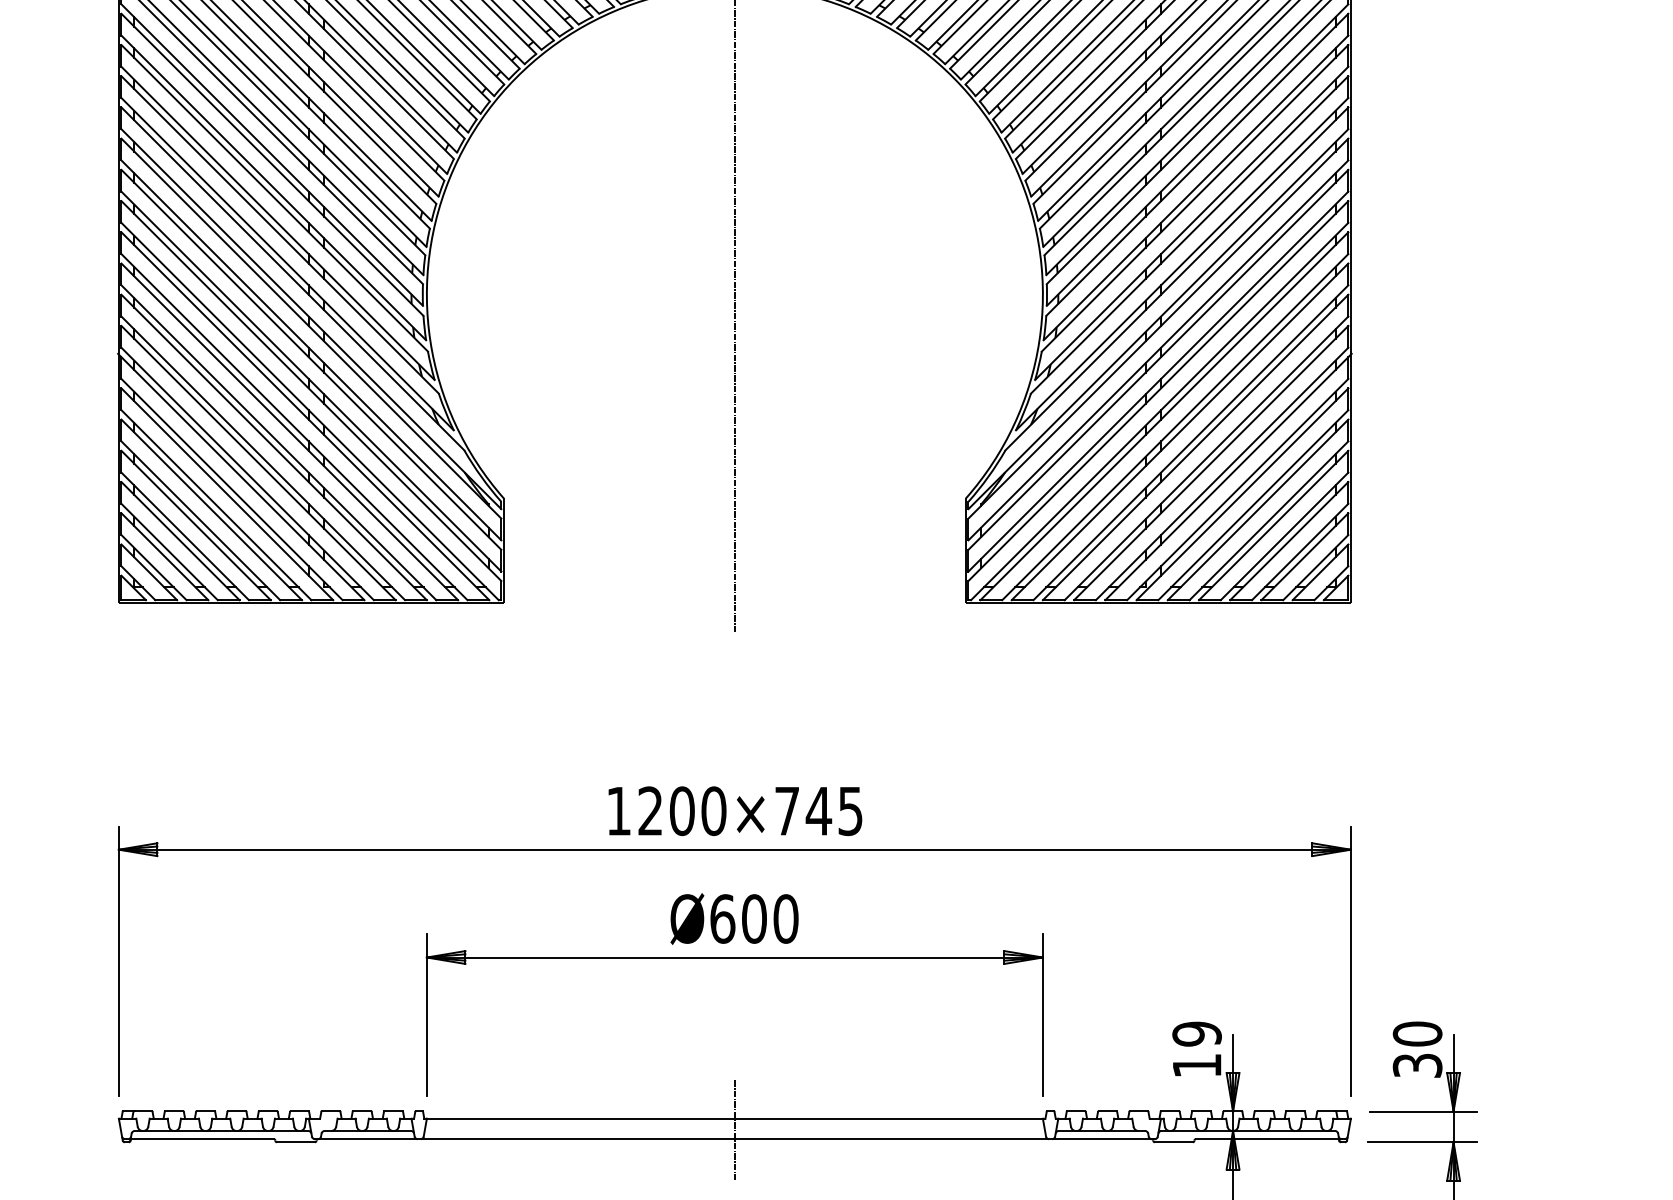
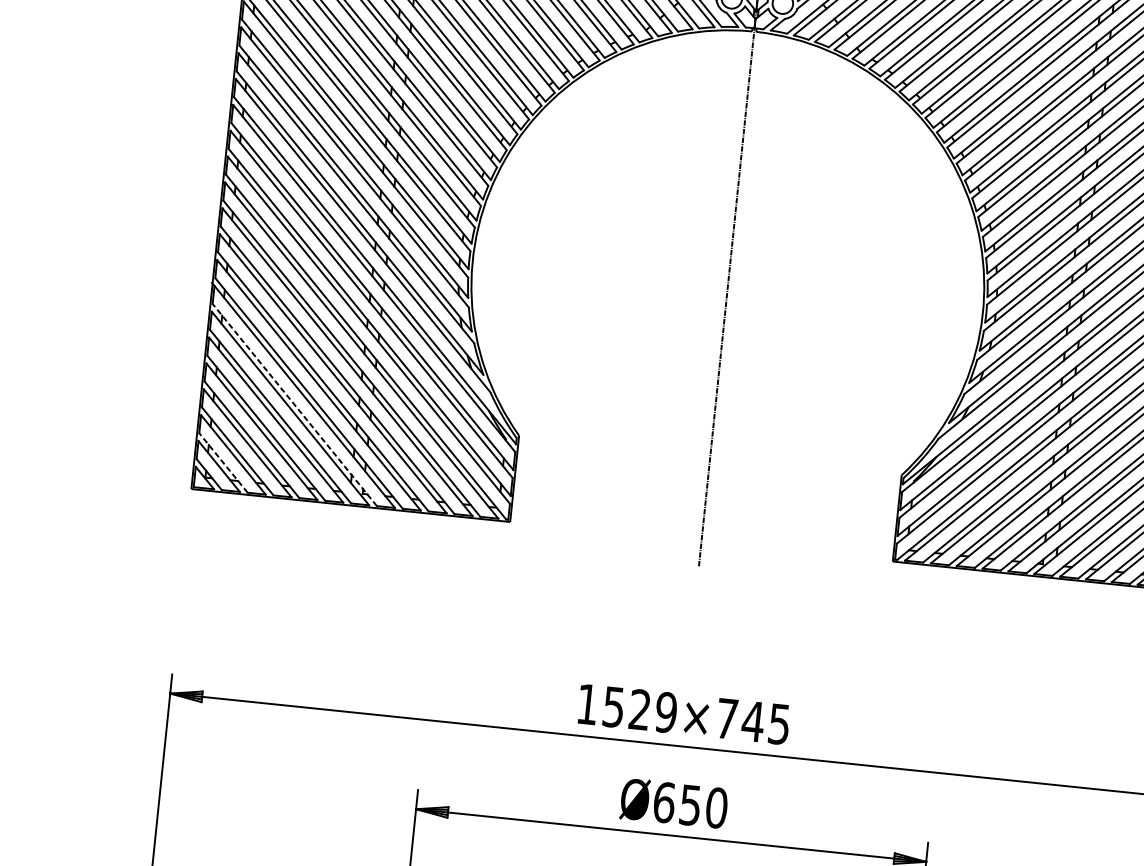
line: (231, 489) -> (294, 404), solid -> dashed
line: (153, 567) -> (223, 462), solid -> dashed
text: (682, 811) -> (640, 710), 1200×745 -> 1529×745
text: (754, 918) -> (690, 804), Ø600 -> Ø650

